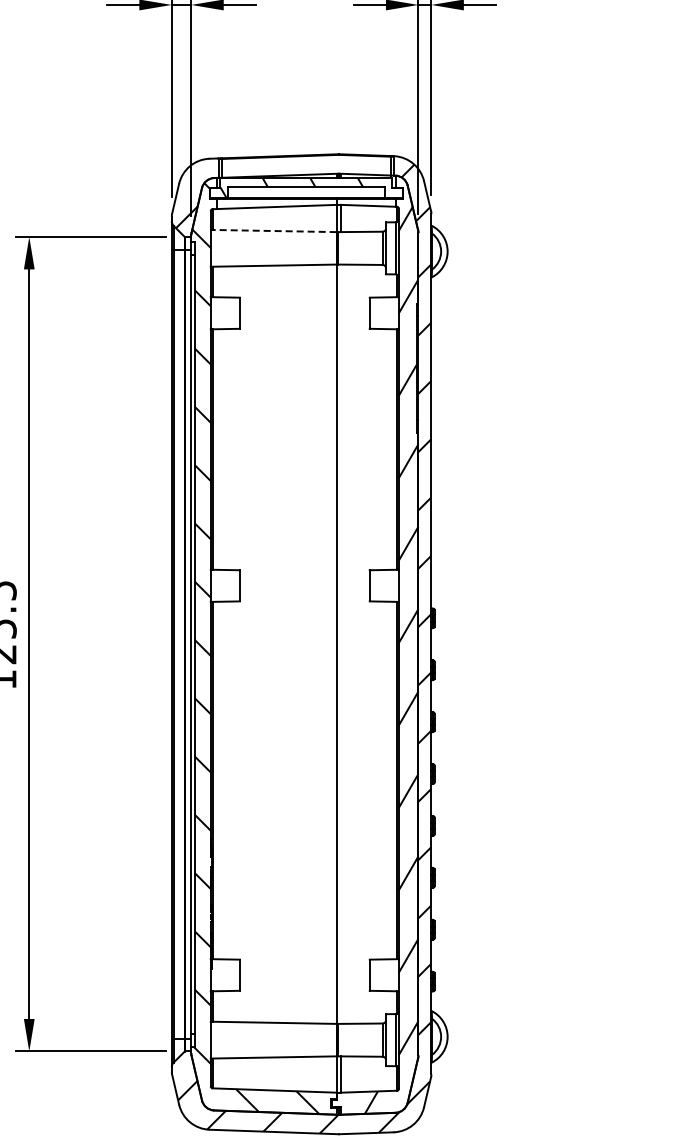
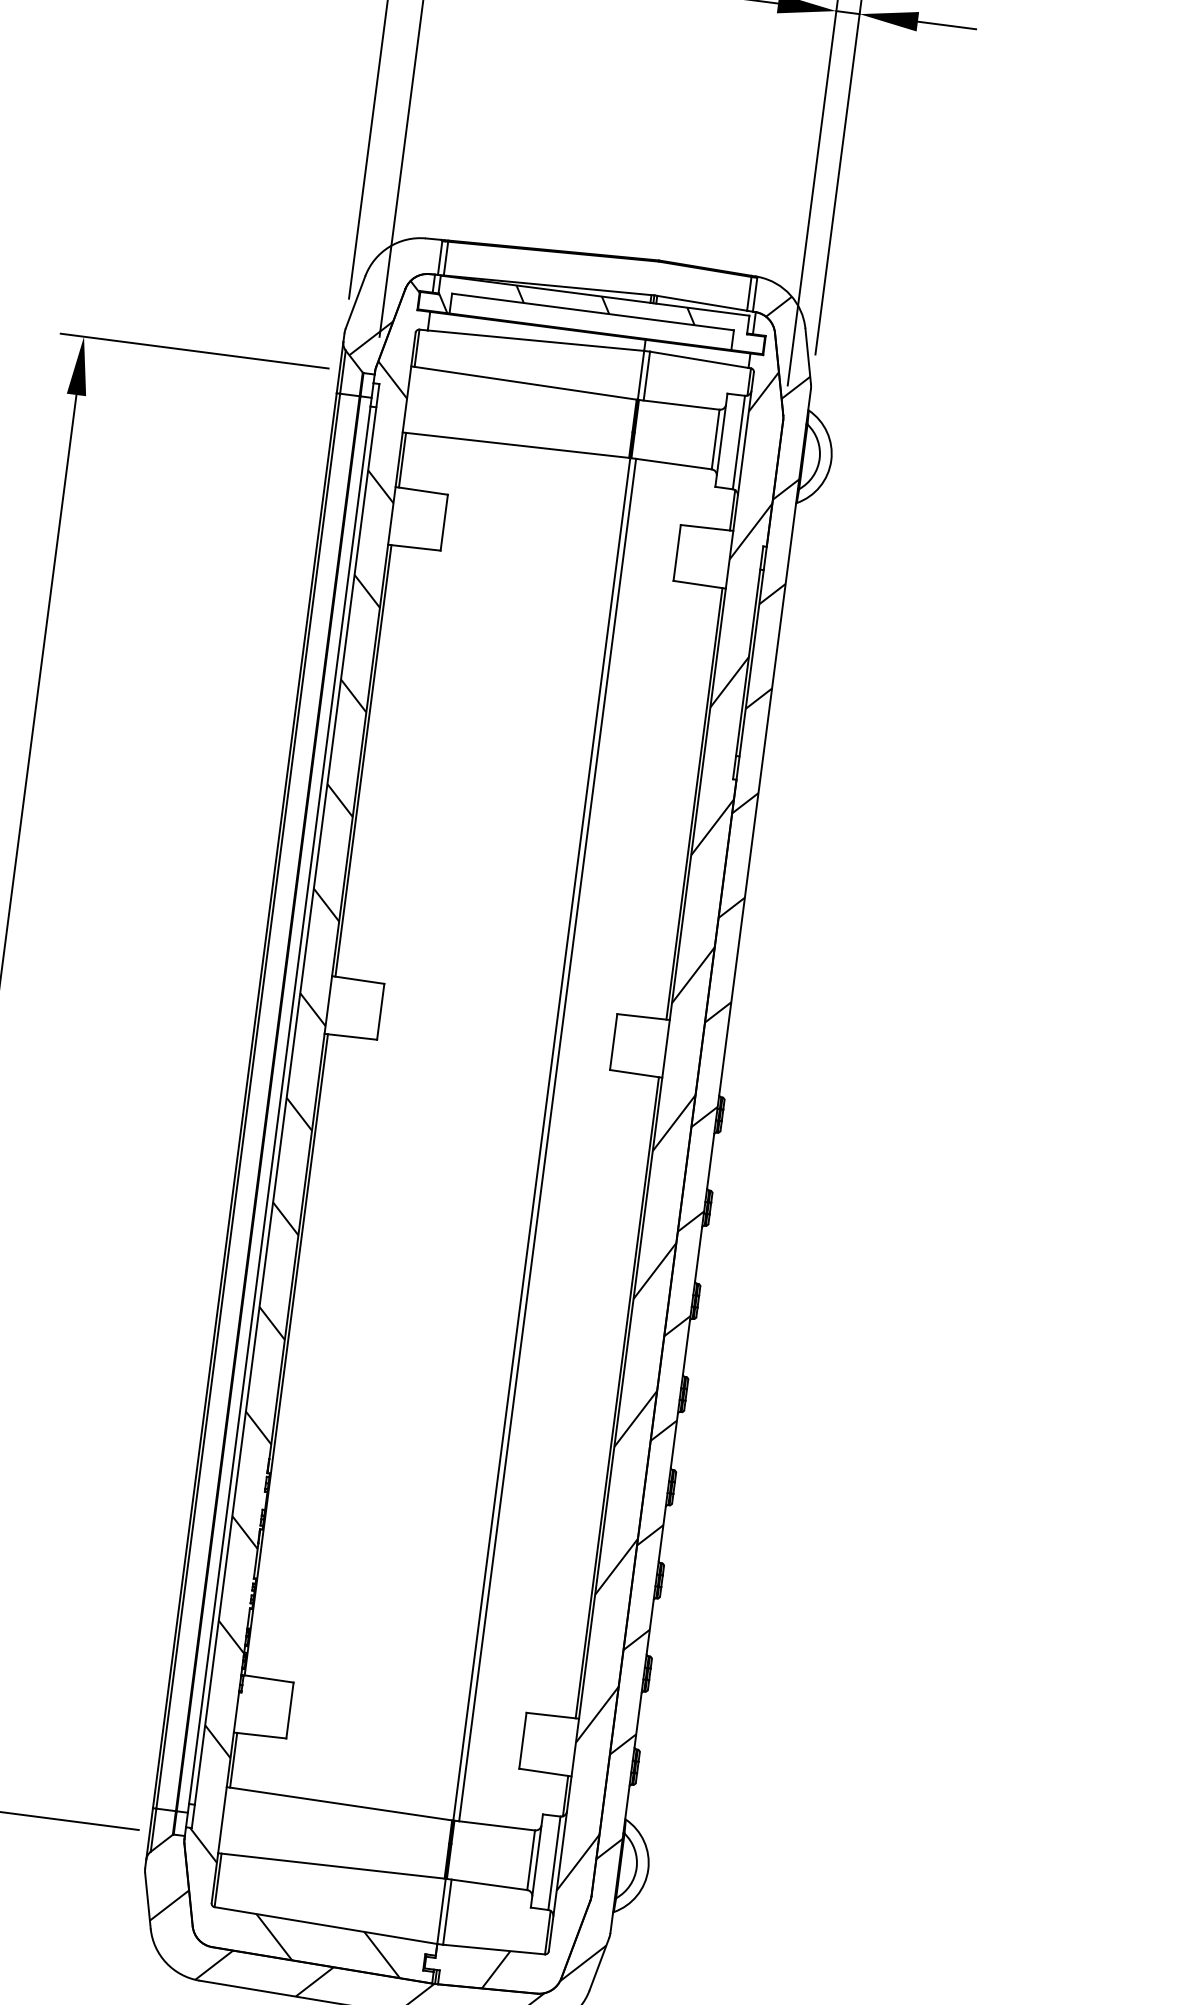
line: (273, 231) -> (523, 383), dashed -> solid
line: (340, 643) -> (547, 1138), added

